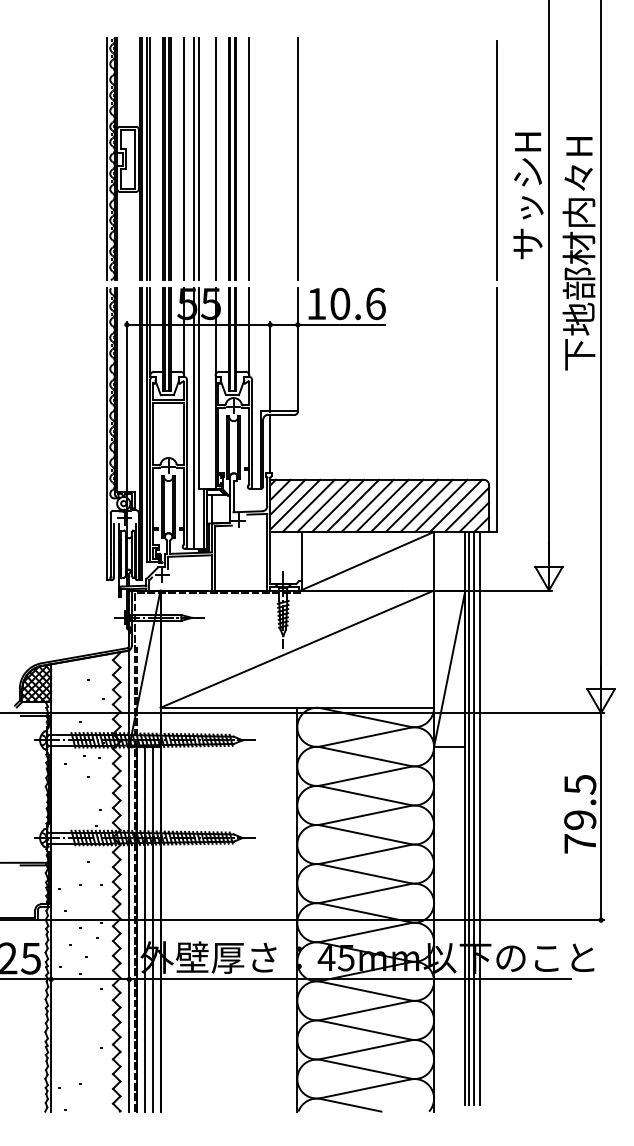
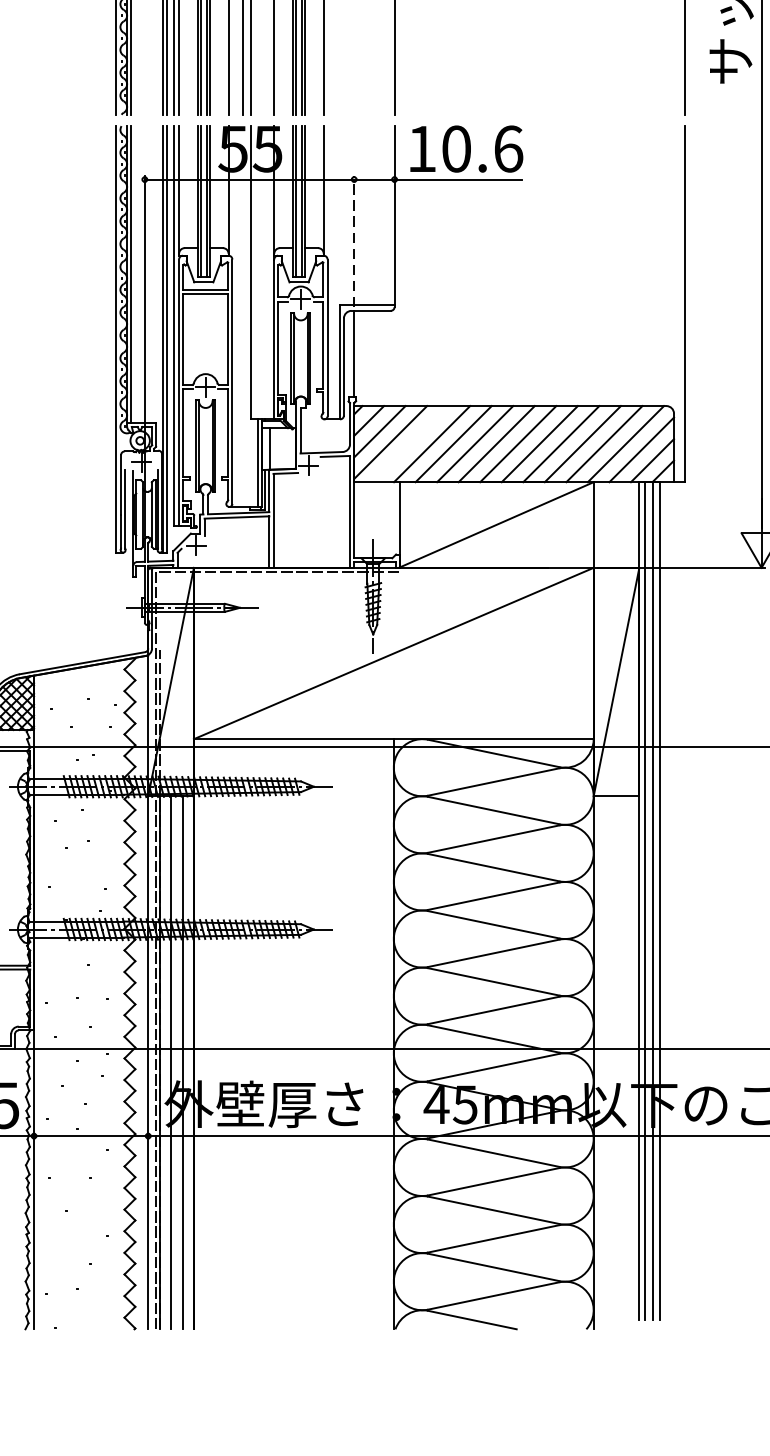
line: (270, 367) -> (354, 241), solid -> dashed
line: (194, 418) -> (243, 316), removed
line: (308, 505) -> (410, 443), removed

